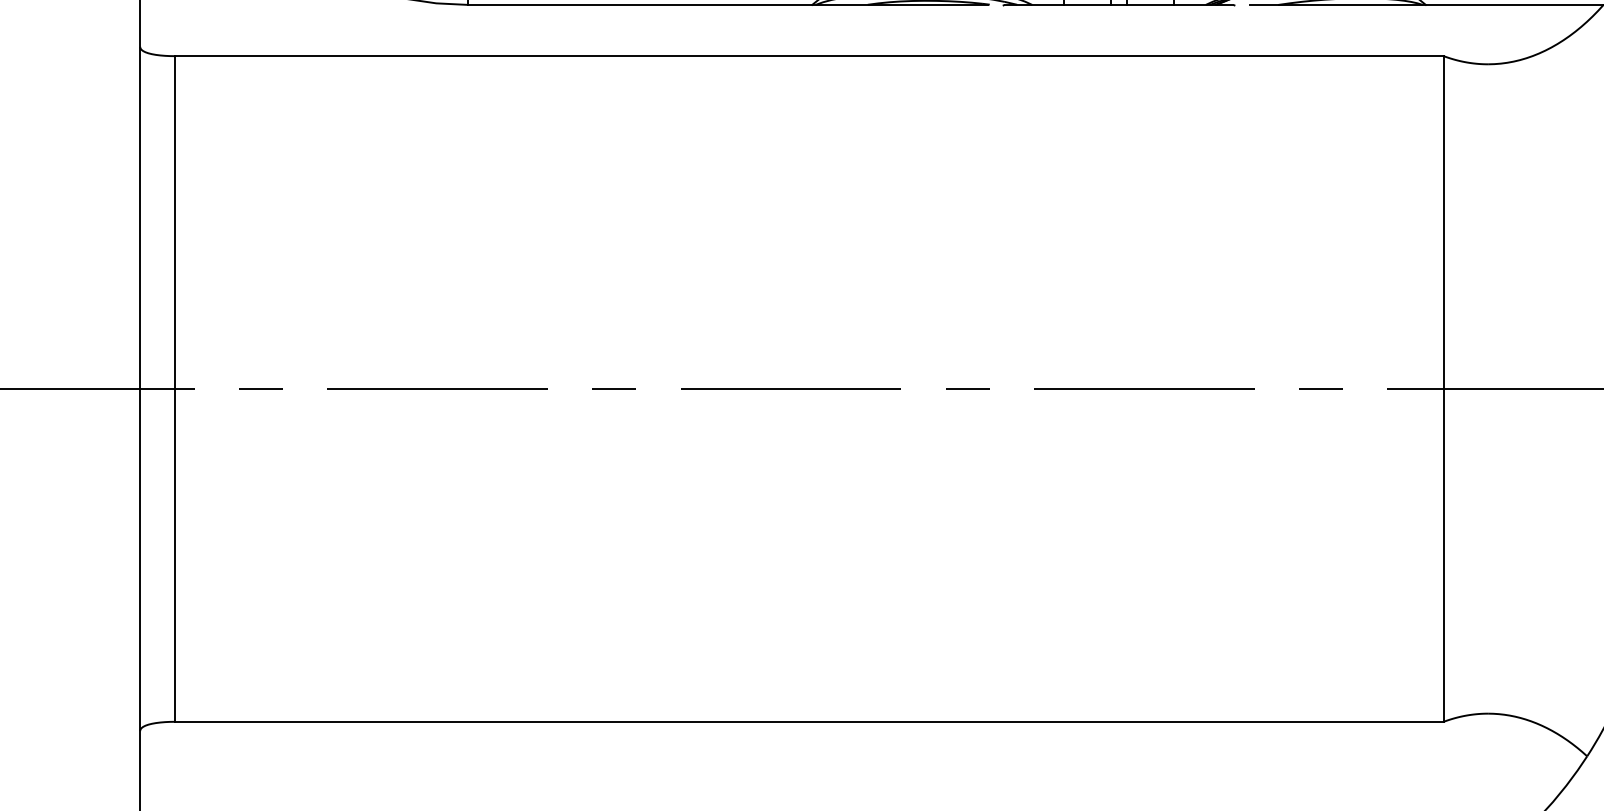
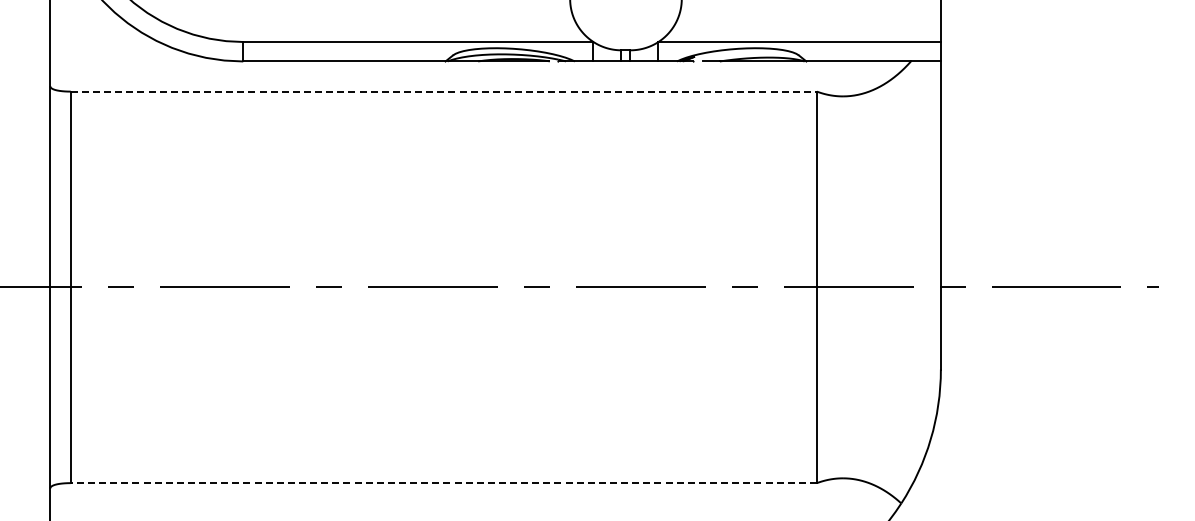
line: (810, 55) -> (444, 91), solid -> dashed
line: (808, 722) -> (443, 483), solid -> dashed

